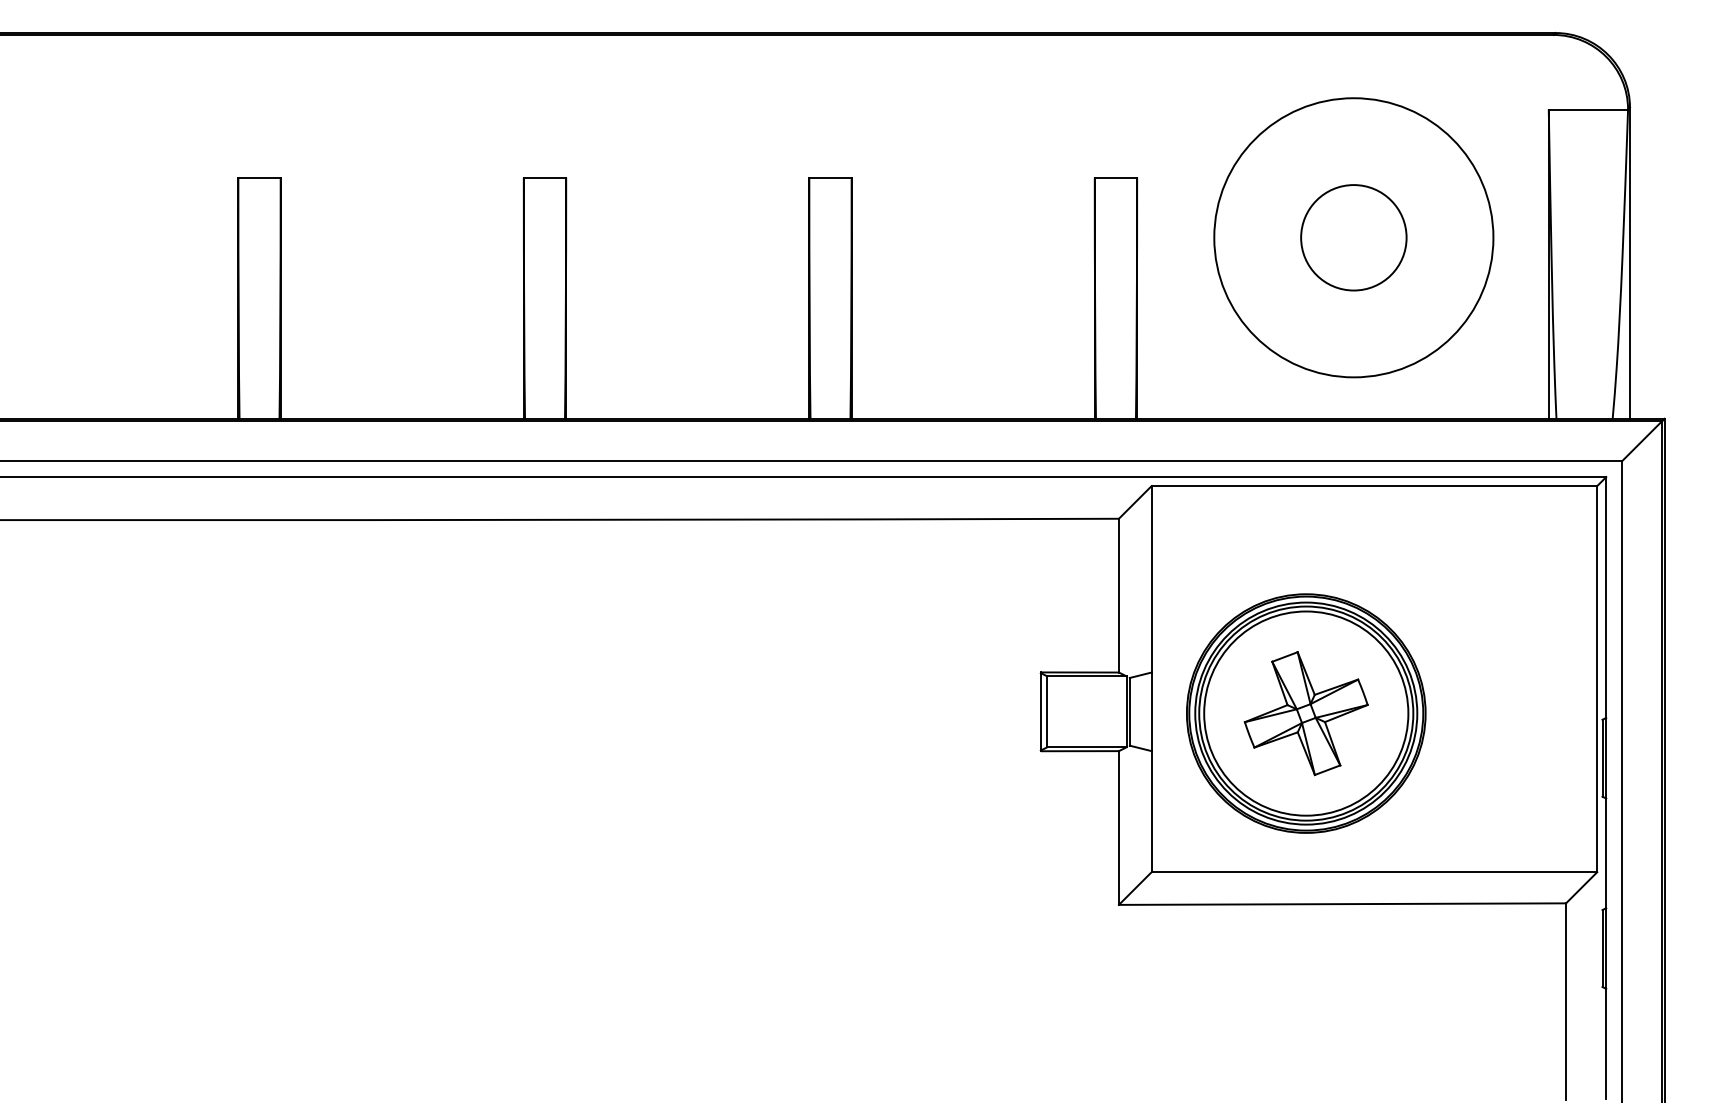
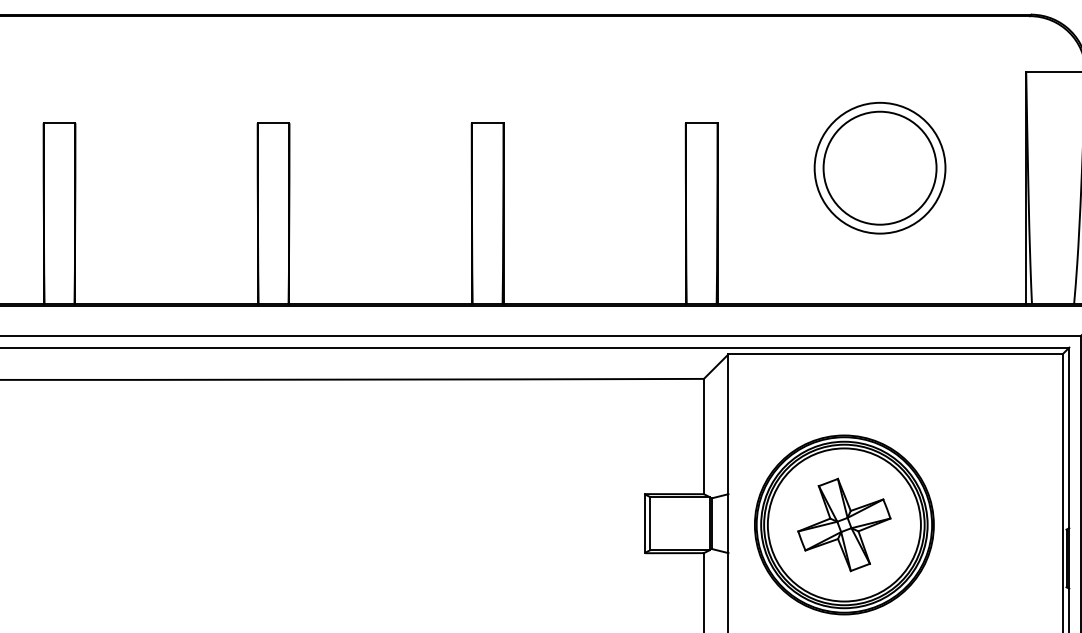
circle: (1353, 237) -> (879, 168), size x0.62
circle: (1353, 237) -> (879, 168), size x1.43

